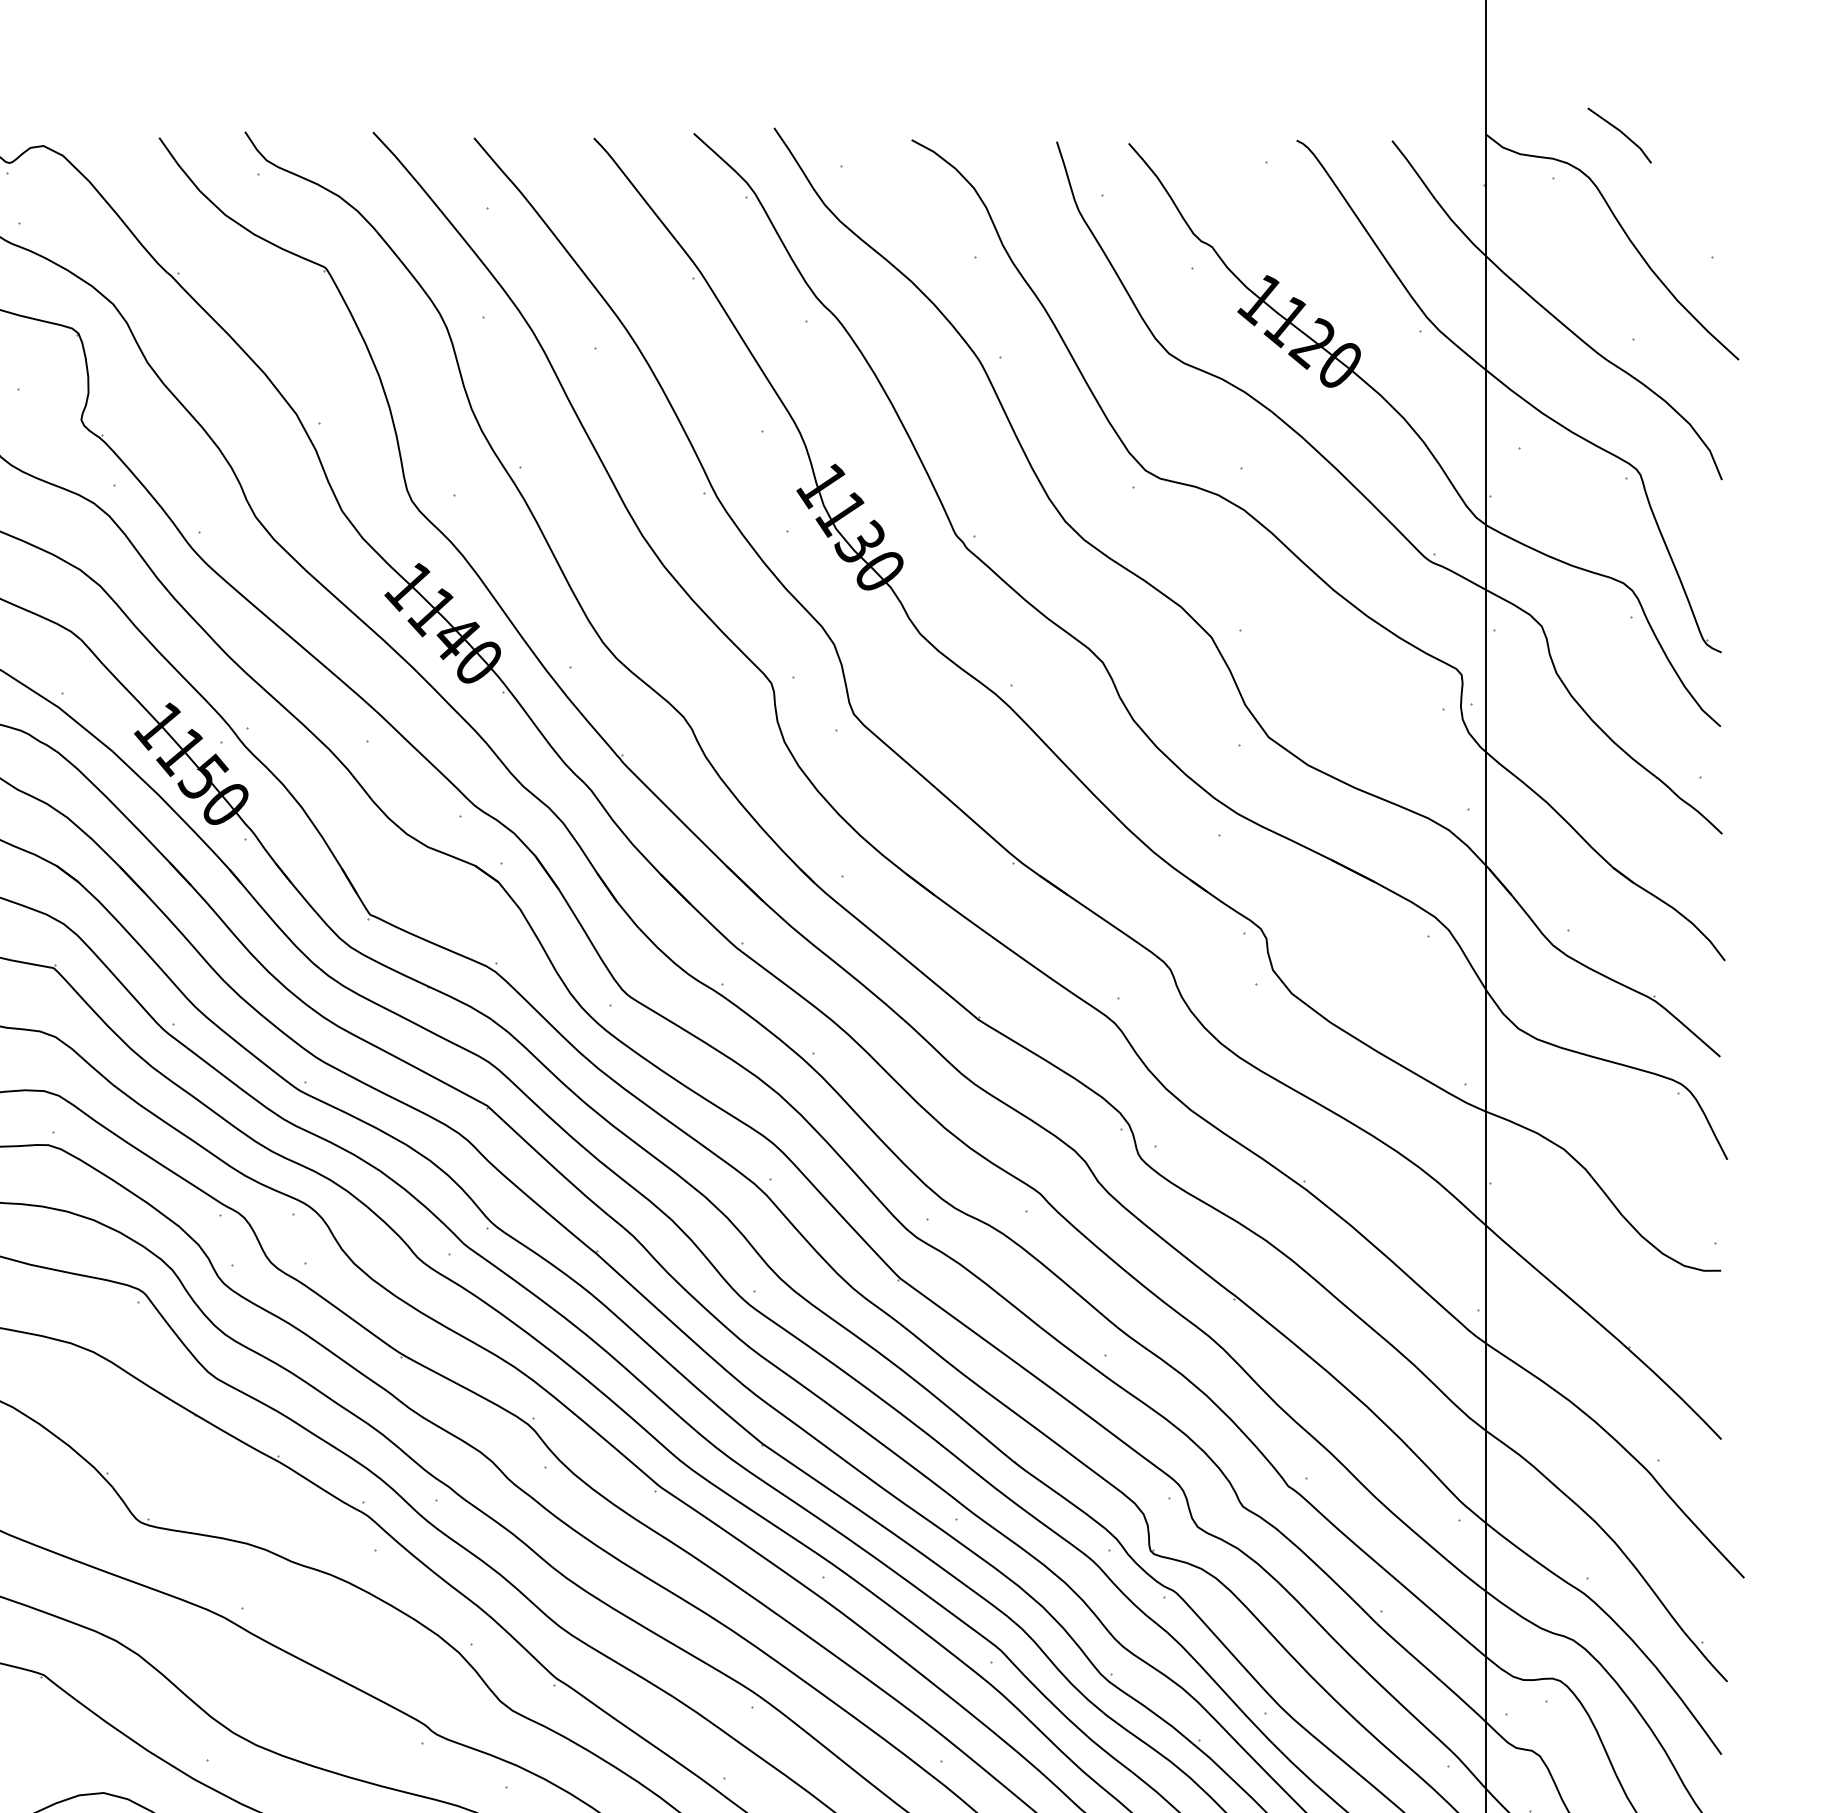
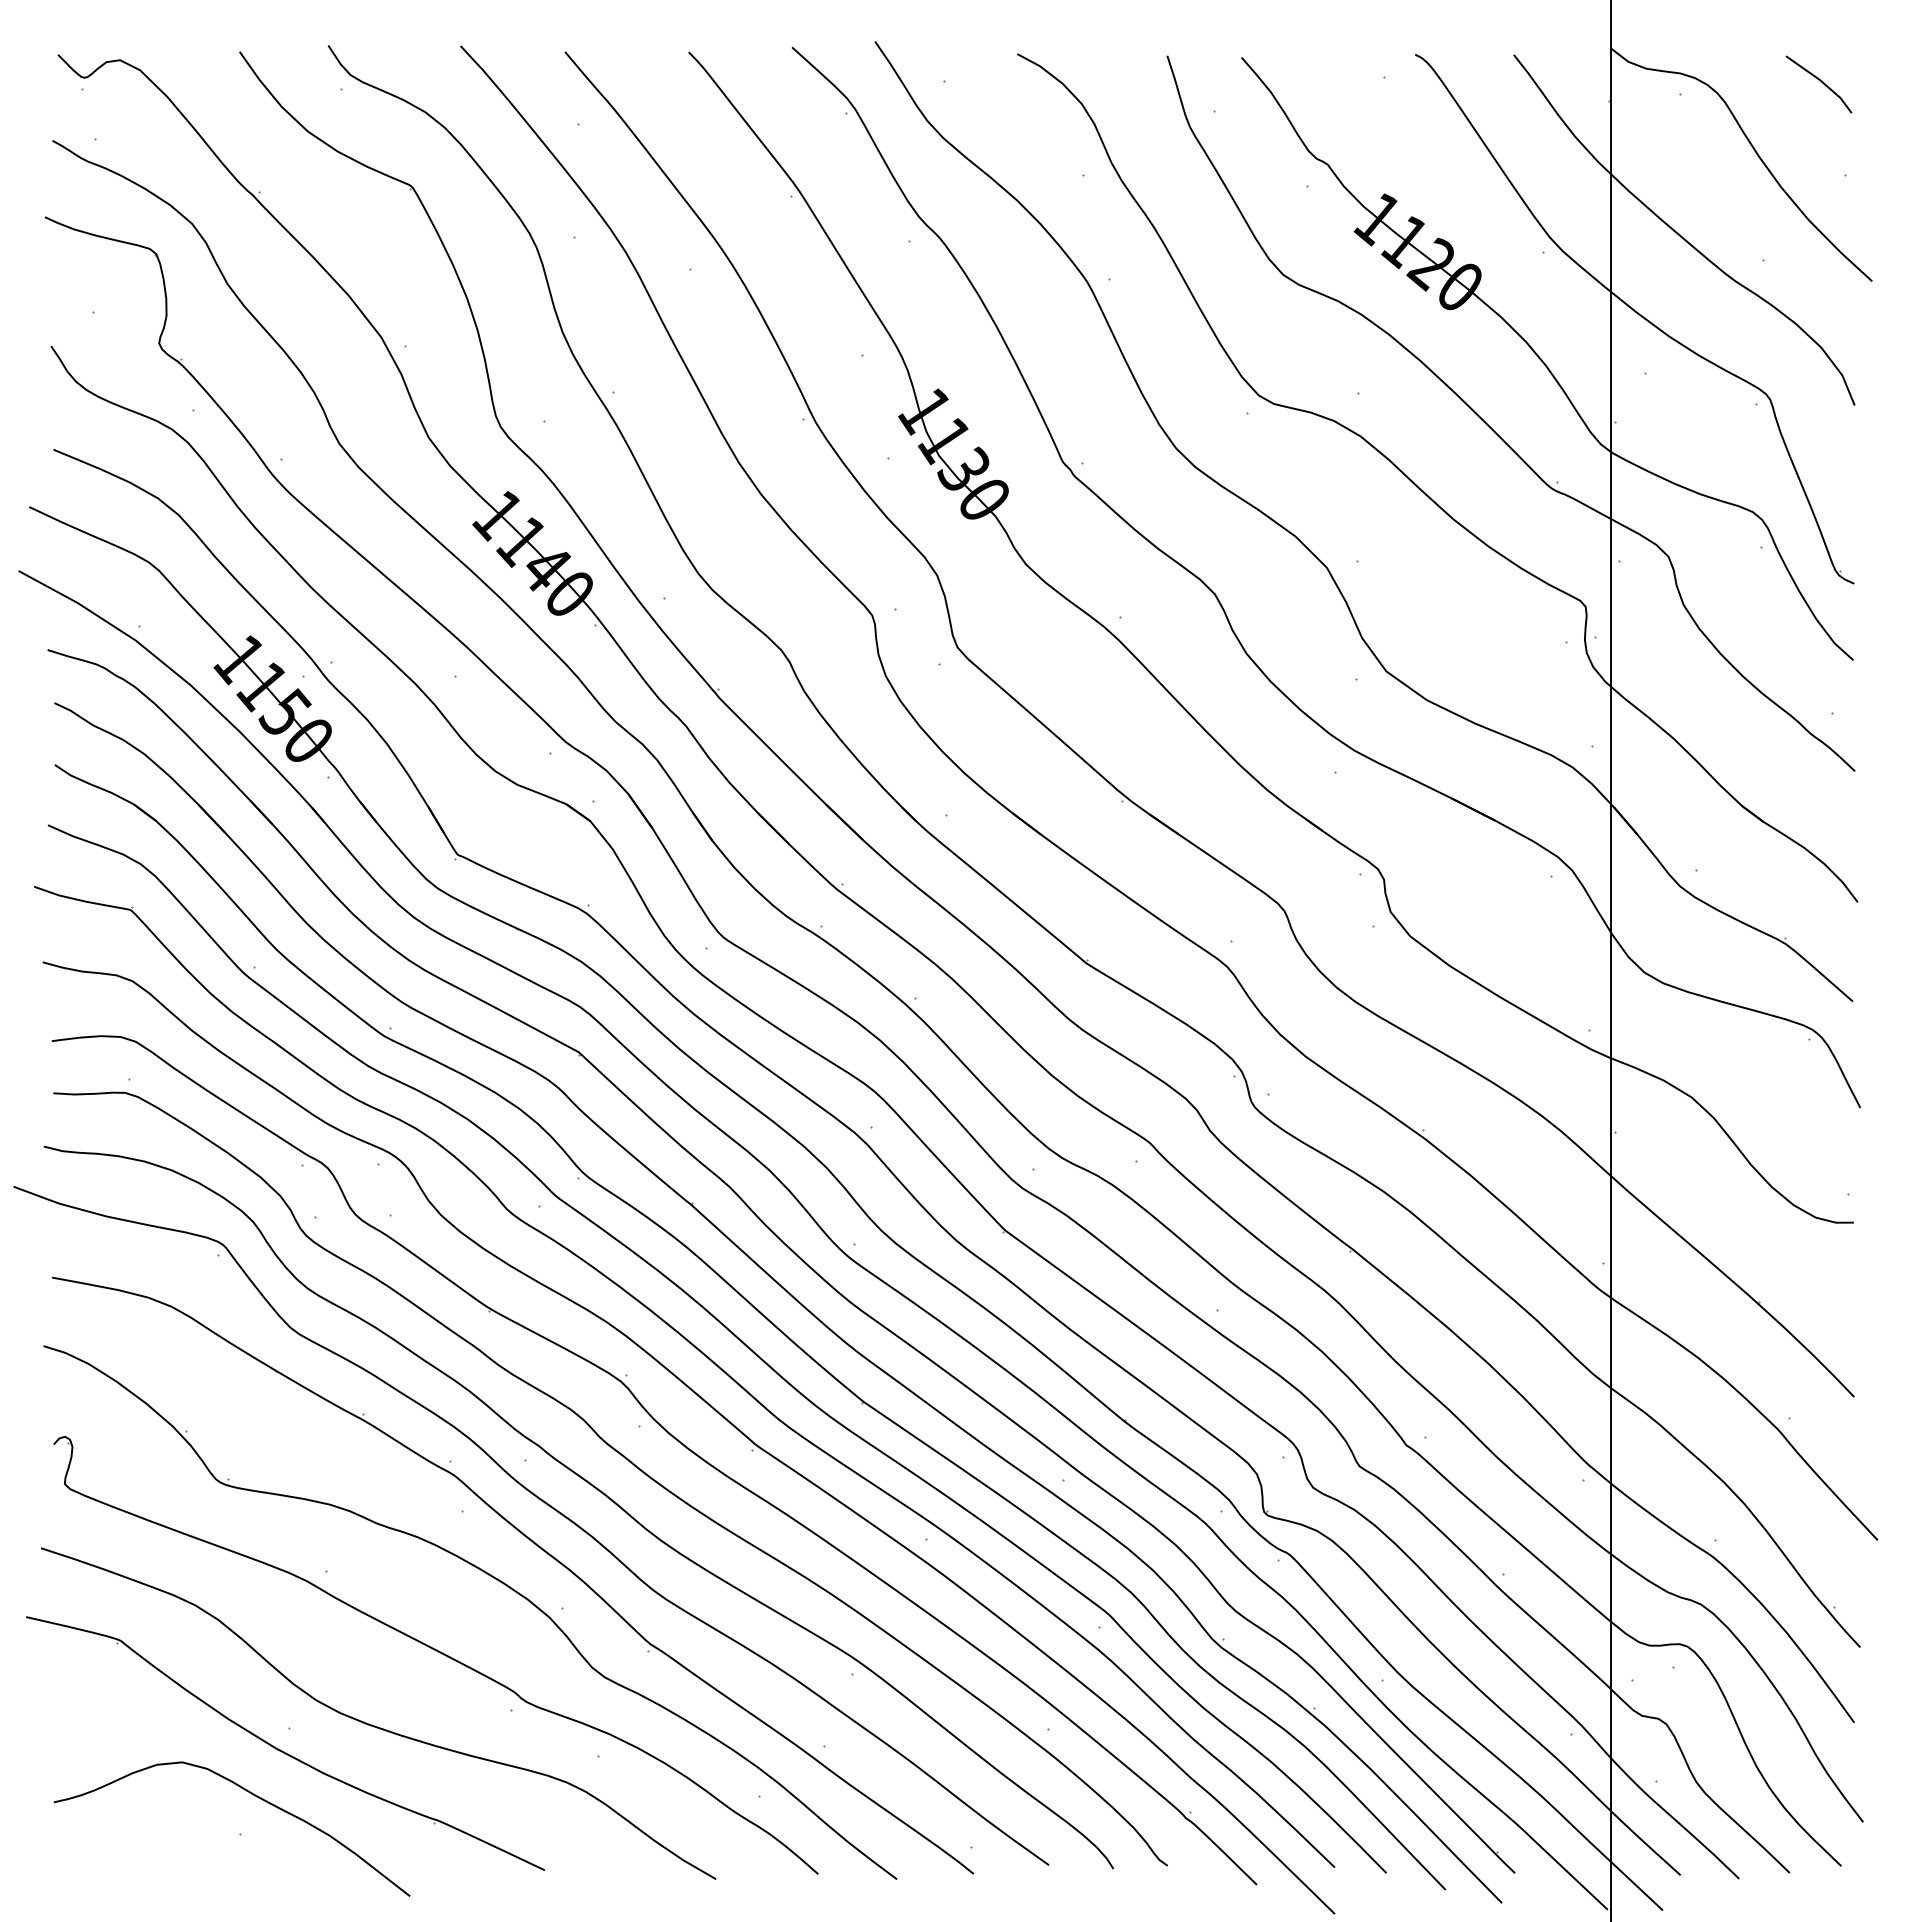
line: (1621, 132) -> (1820, 81), moved

